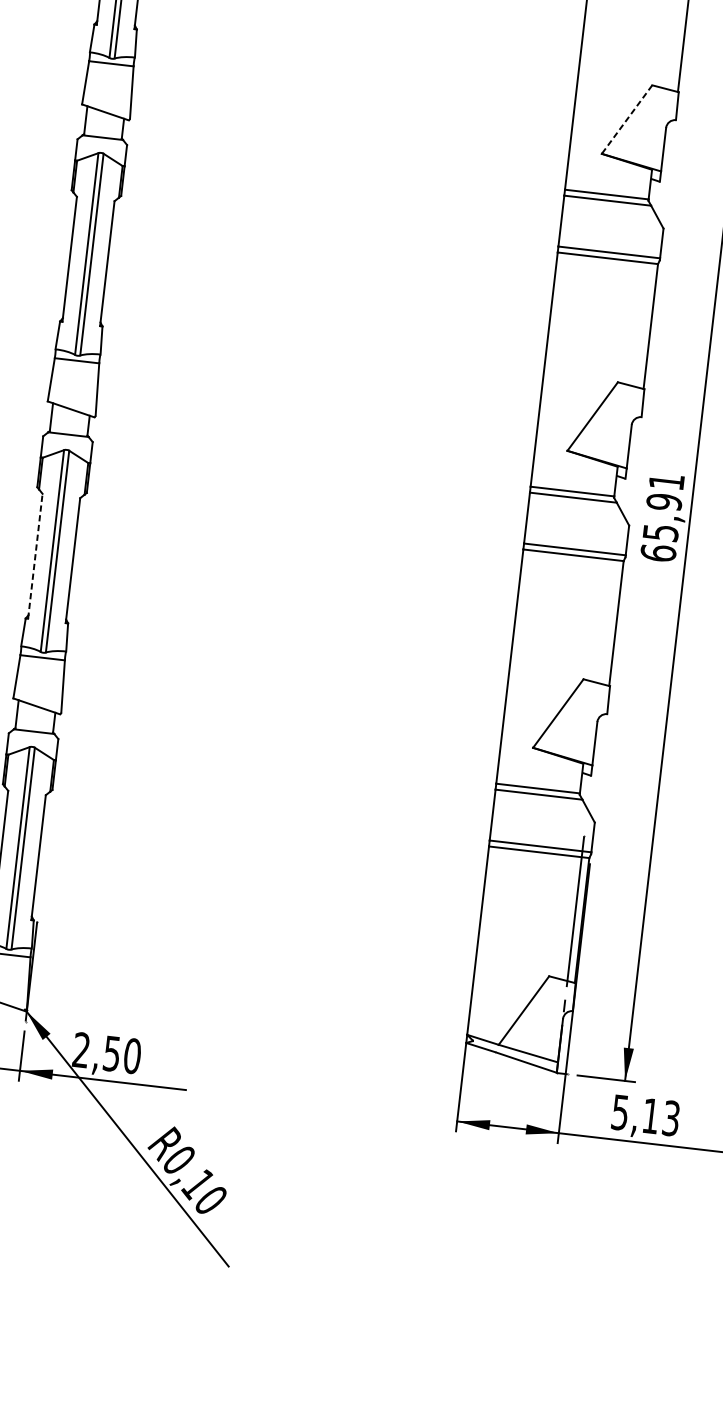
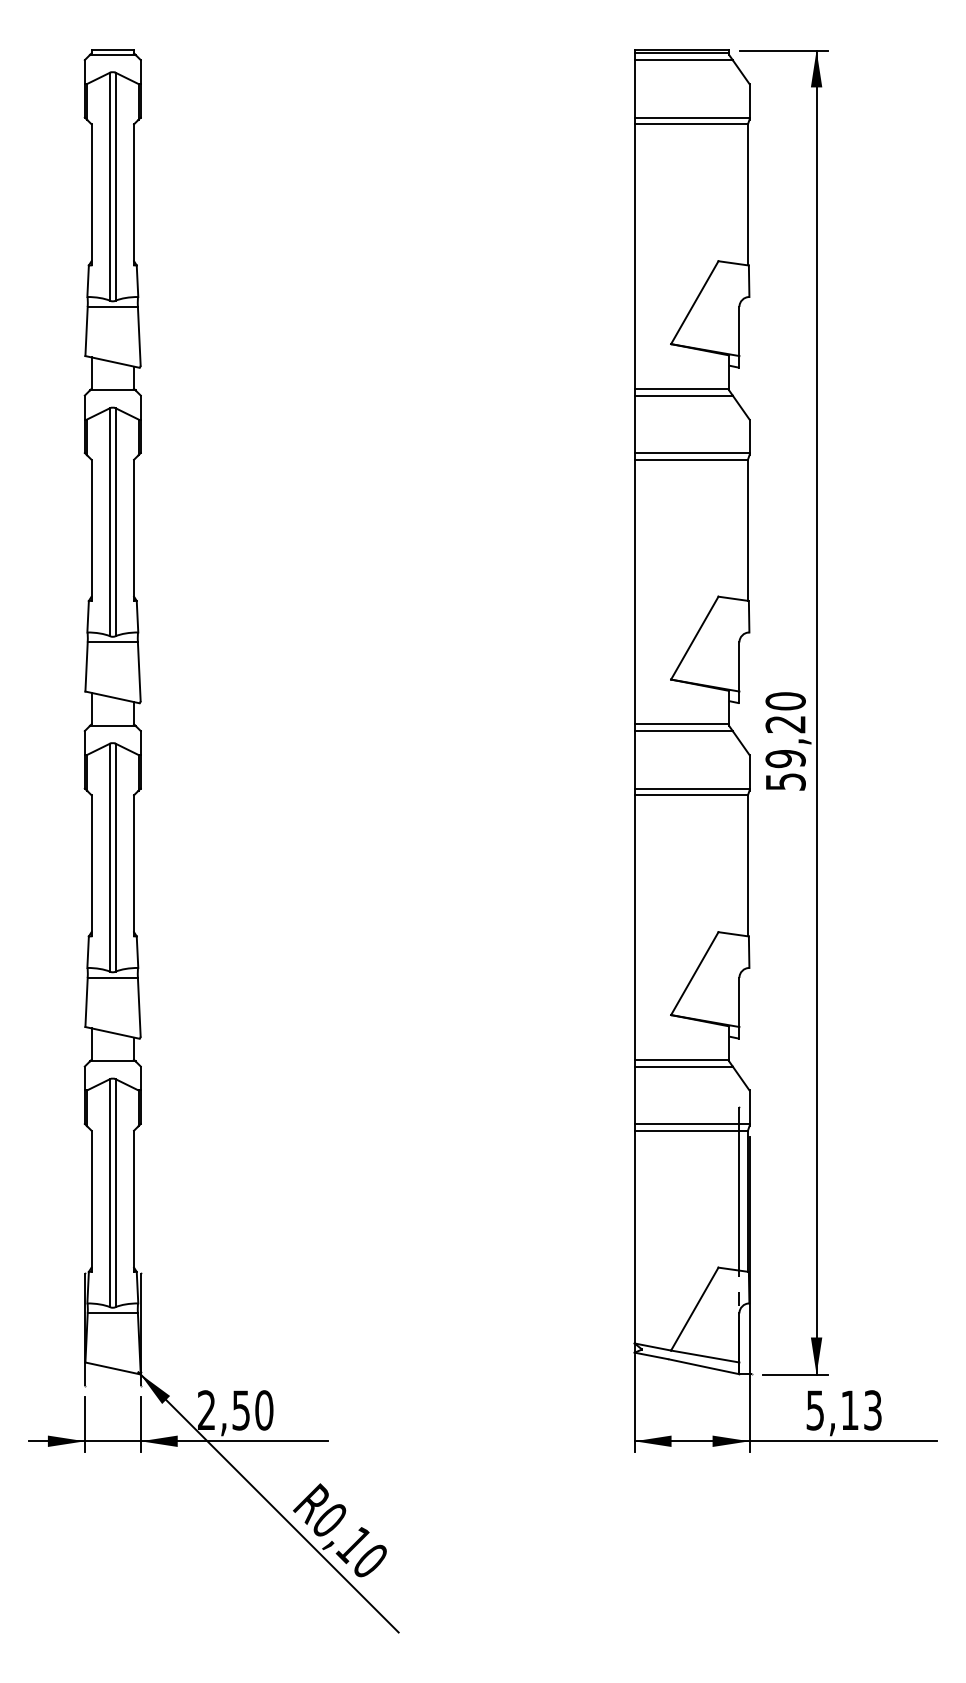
line: (626, 119) -> (694, 302), dashed -> solid
text: (662, 517) -> (785, 741), 65,91 -> 59,20
line: (35, 556) -> (91, 865), dashed -> solid

